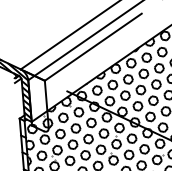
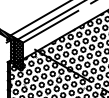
hatch: (36, 101) -> (17, 53), added

